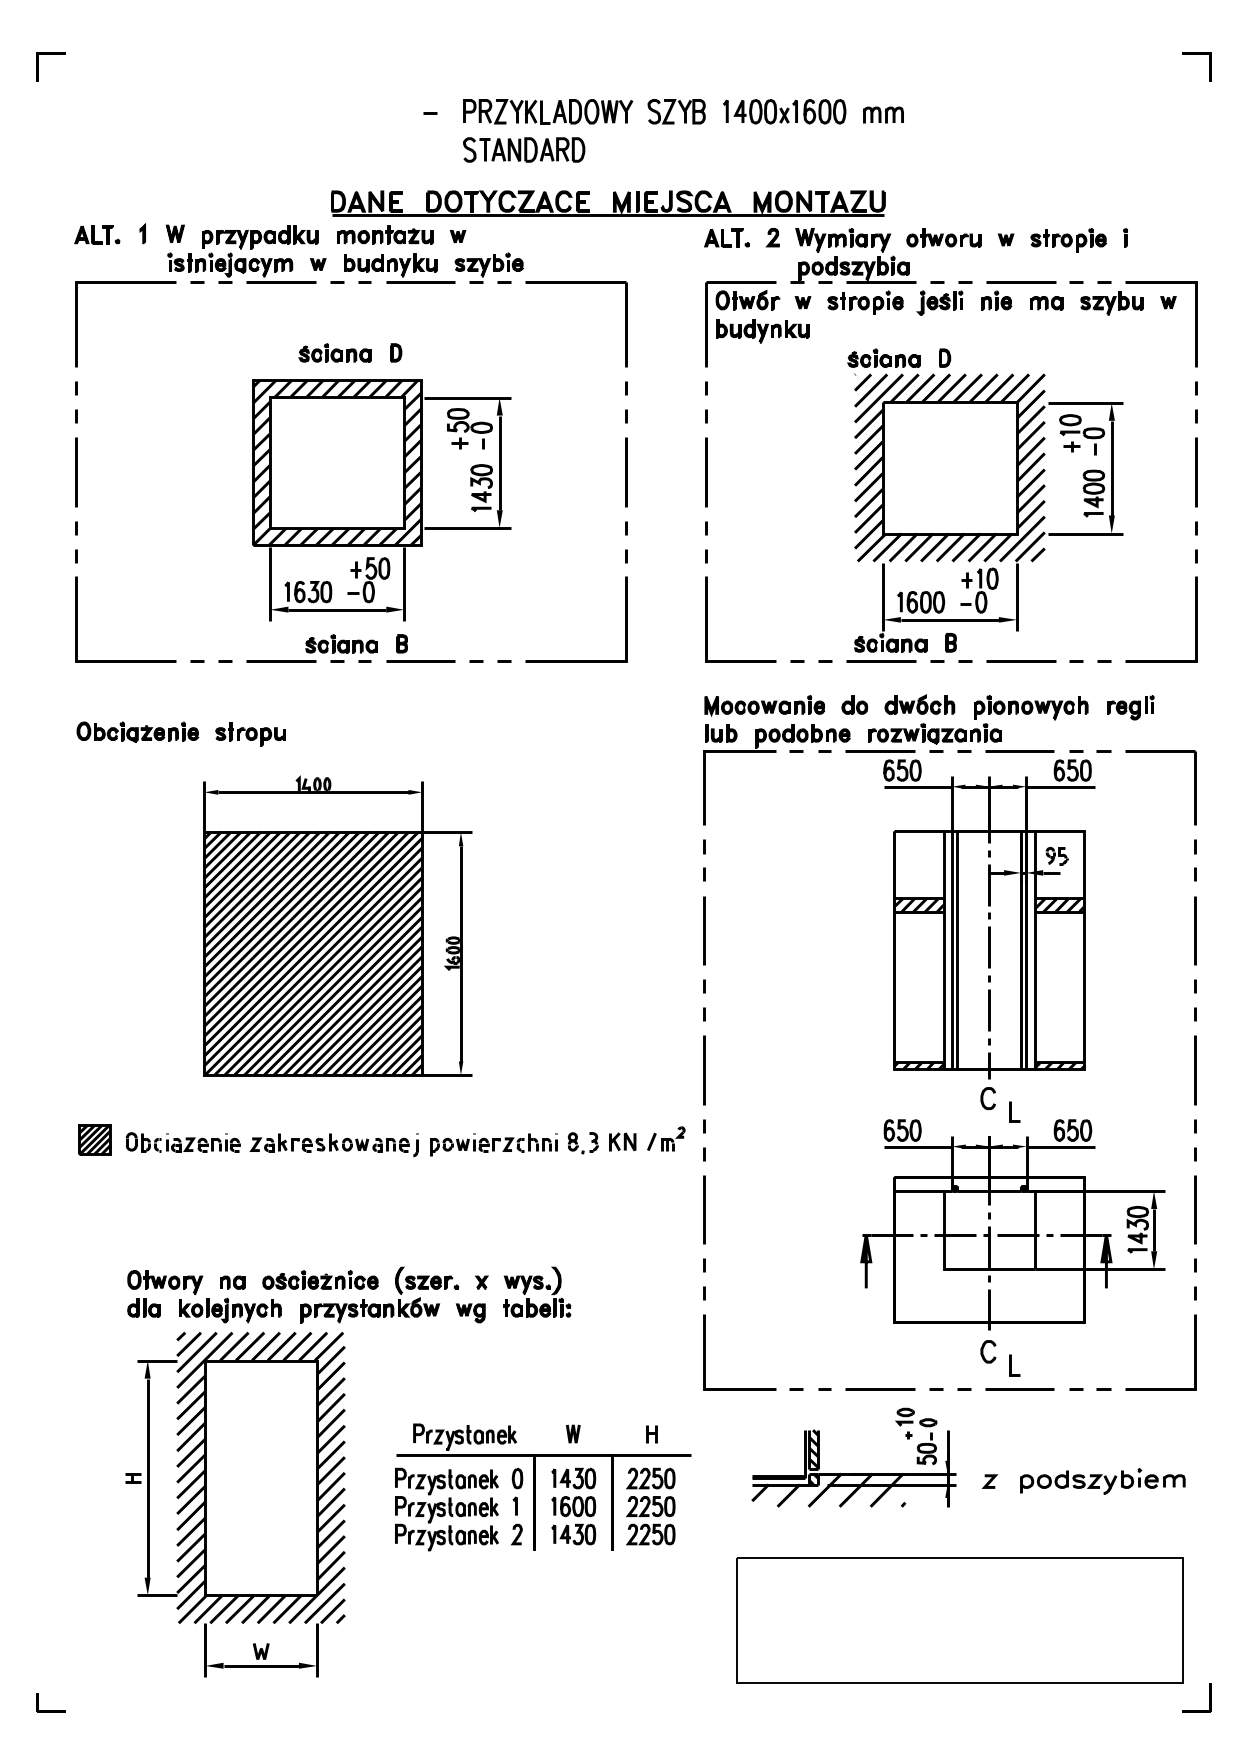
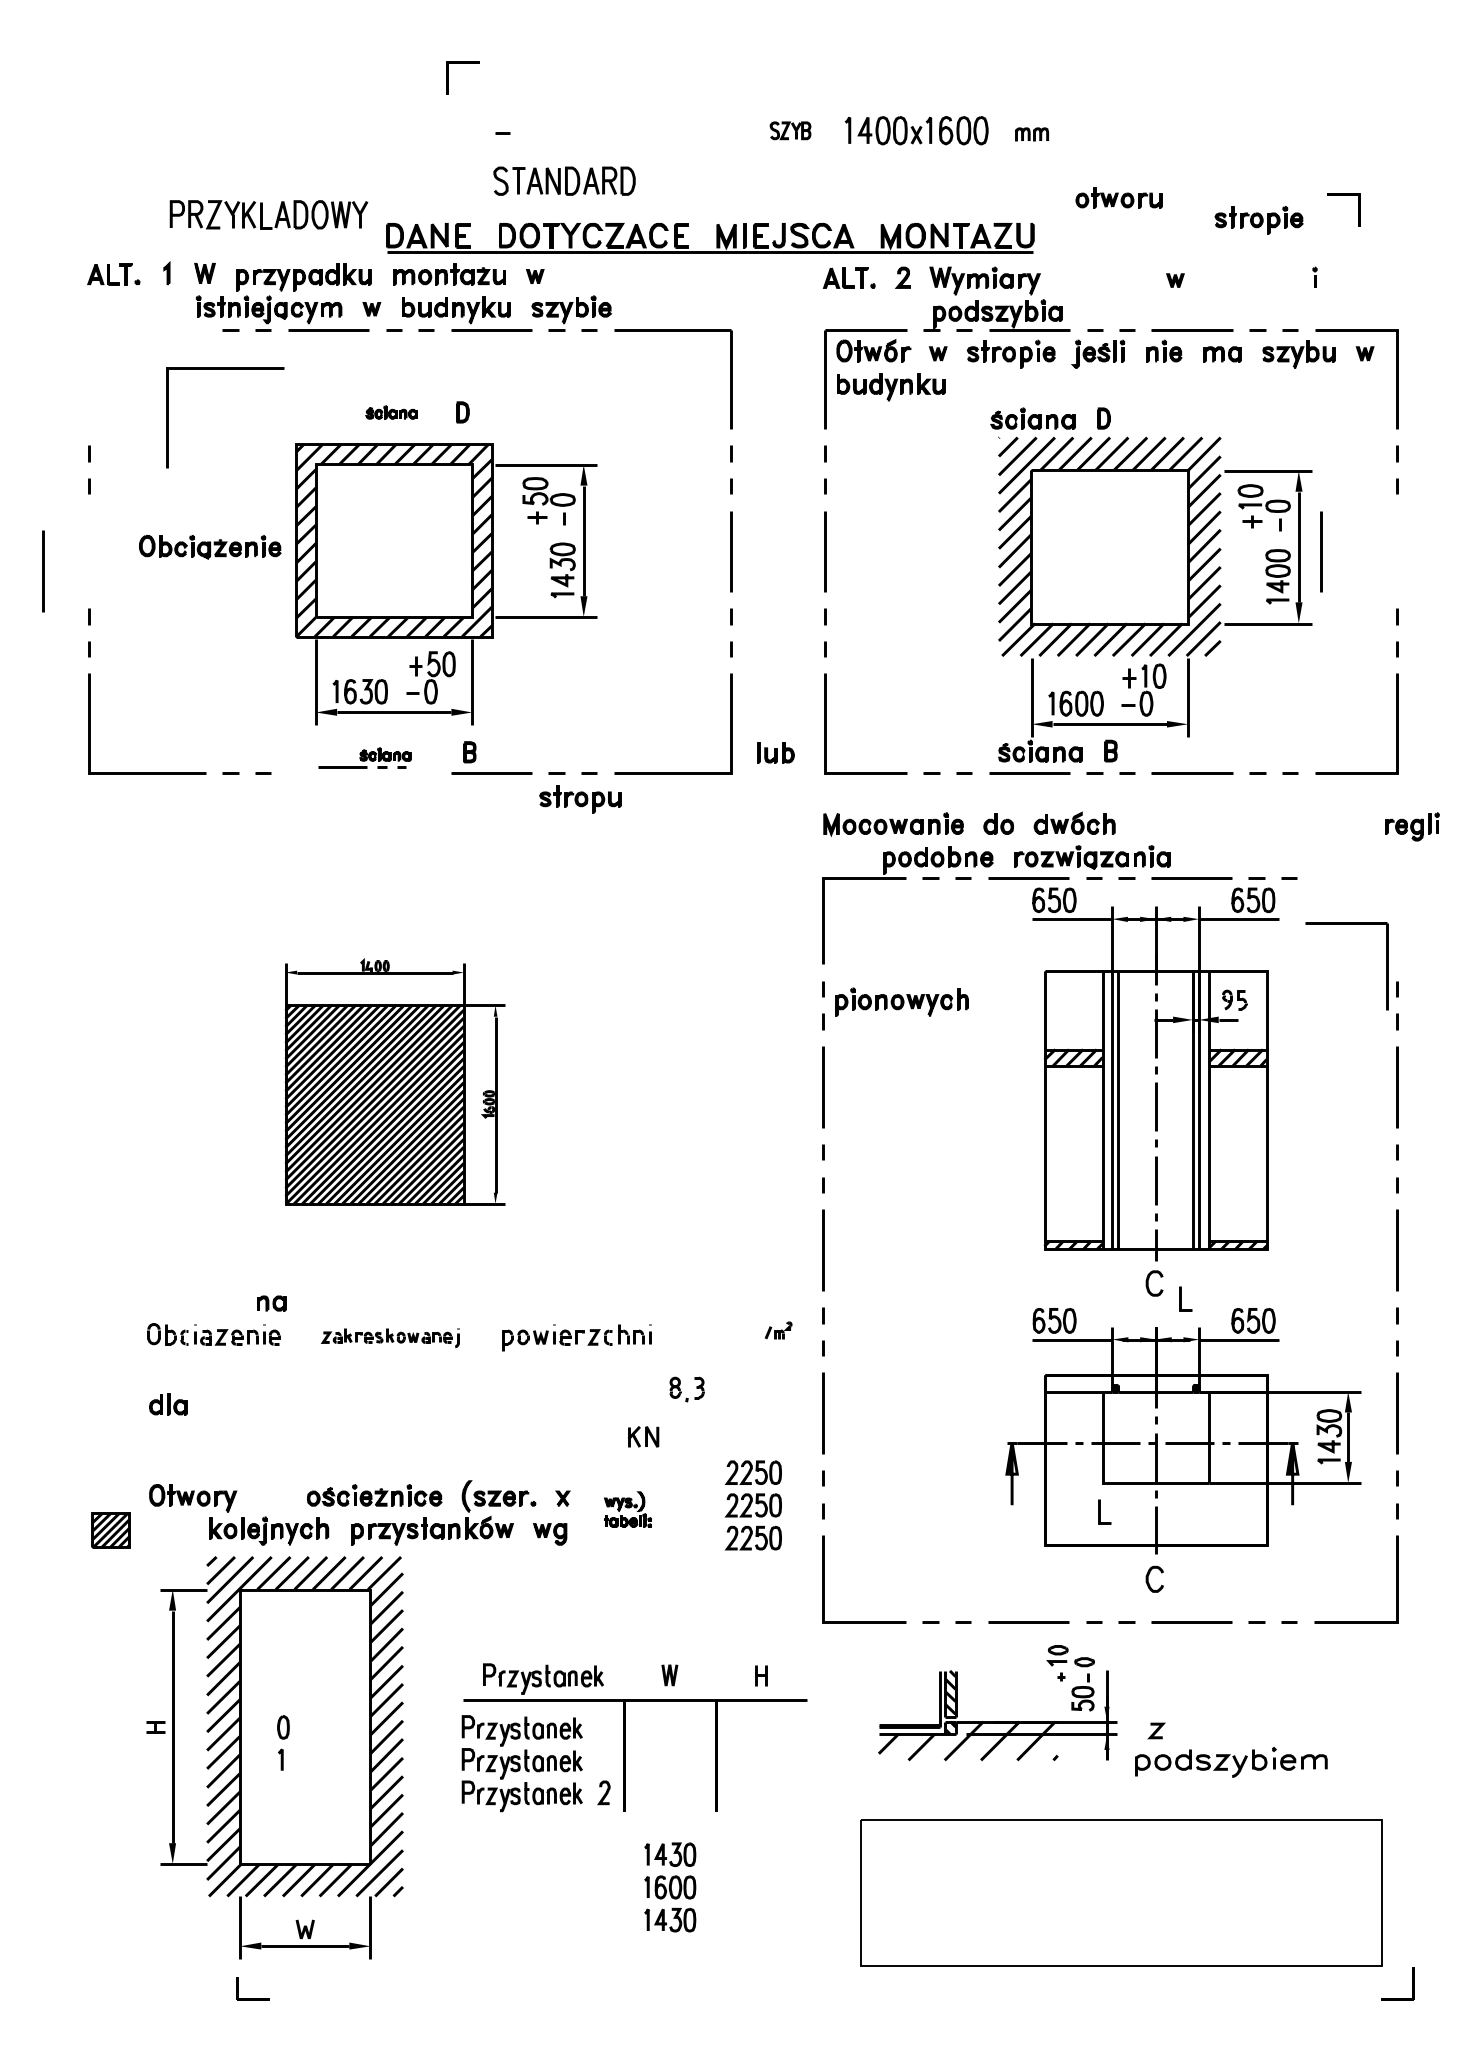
part: (50, 54) -> (462, 63), moved
part: (1196, 54) -> (1344, 195), moved
part: (548, 111) -> (269, 214), moved
part: (676, 111) -> (790, 130), size x0.6
part: (882, 114) -> (1031, 133), size x0.7
part: (524, 149) -> (564, 180), moved
part: (943, 237) -> (1118, 196), moved
part: (1068, 240) -> (1258, 220), moved
line: (125, 283) -> (225, 369), moved
part: (334, 352) -> (390, 411), size x0.6
line: (76, 472) -> (43, 571), moved
line: (1196, 472) -> (1321, 552), moved
part: (311, 648) -> (364, 757), size x0.6
part: (1031, 707) -> (902, 1001), moved
part: (1130, 707) -> (1411, 826), moved
part: (137, 731) -> (209, 546), moved
part: (721, 733) -> (776, 753), moved
part: (250, 734) -> (580, 799), moved
part: (1194, 787) -> (1386, 965), moved
part: (337, 925) -> (394, 1081), size x0.7
part: (666, 1138) -> (778, 1330), size x0.6
part: (94, 1139) -> (110, 1529), moved
part: (622, 1141) -> (643, 1436), moved
part: (582, 1143) -> (686, 1389), moved
part: (333, 1145) -> (389, 1338), size x0.7
part: (232, 1282) -> (271, 1303), moved
part: (537, 1291) -> (628, 1508), size x0.6
part: (143, 1307) -> (167, 1403), moved
line: (1011, 1365) -> (1101, 1512), moved
part: (1102, 1481) -> (1230, 1762), moved
part: (517, 1491) -> (283, 1742), moved
part: (573, 1506) -> (670, 1887), moved
part: (650, 1506) -> (753, 1505), moved
part: (50, 1710) -> (251, 1998), moved

